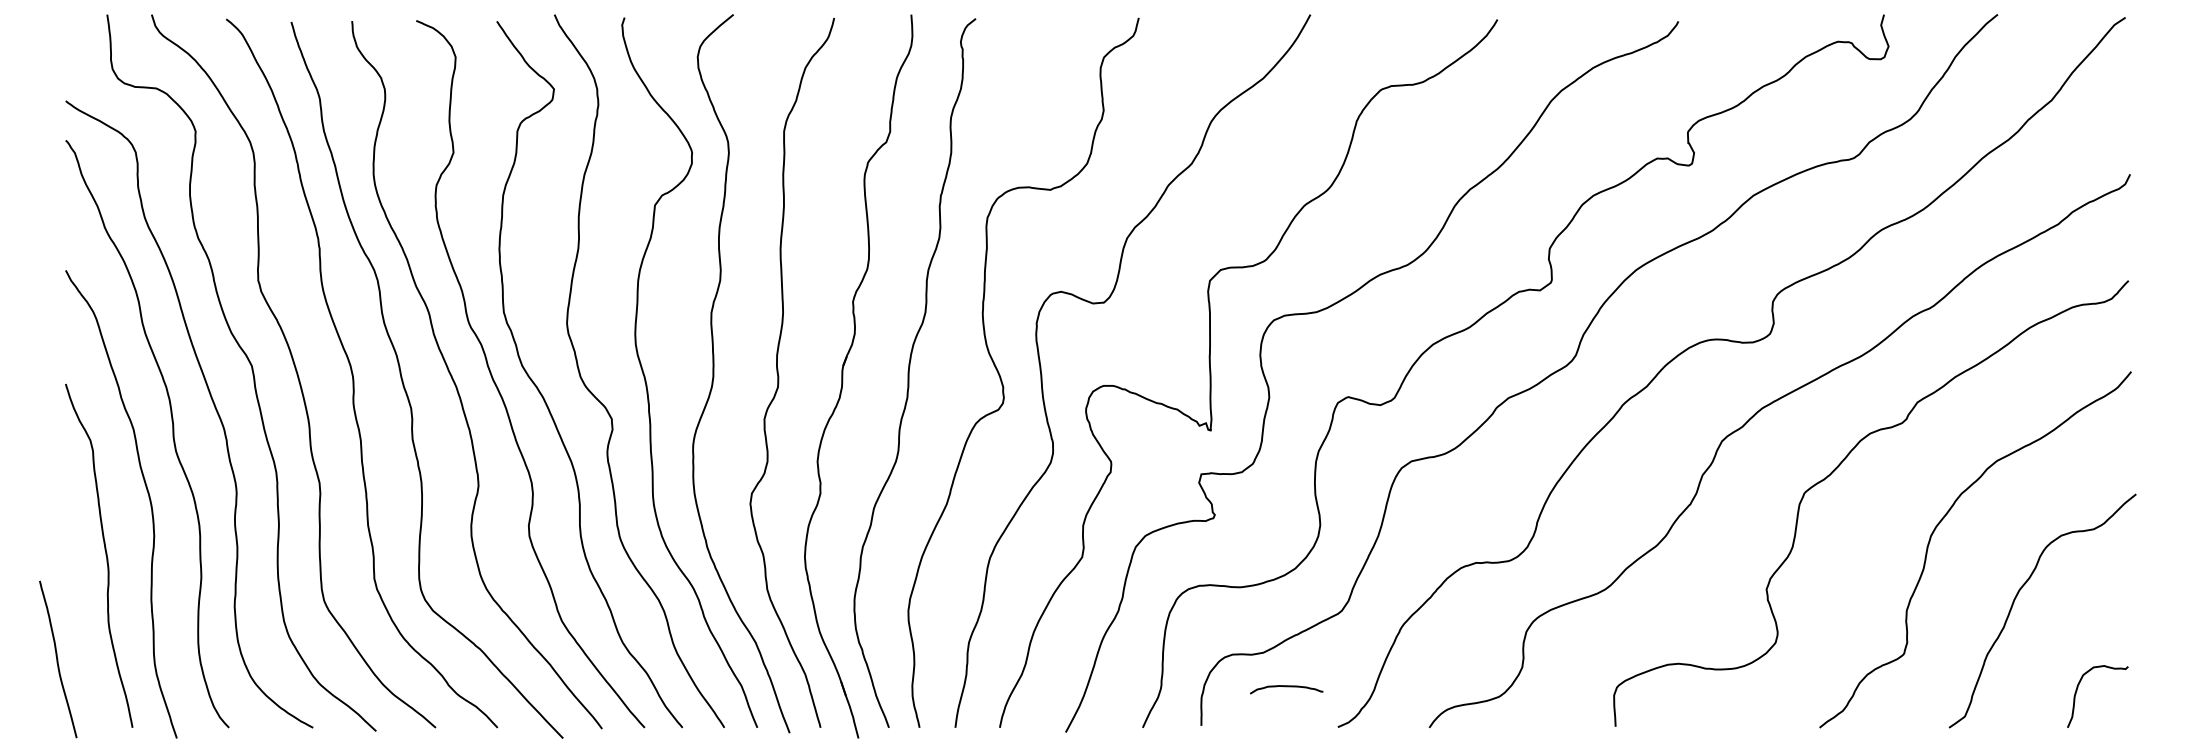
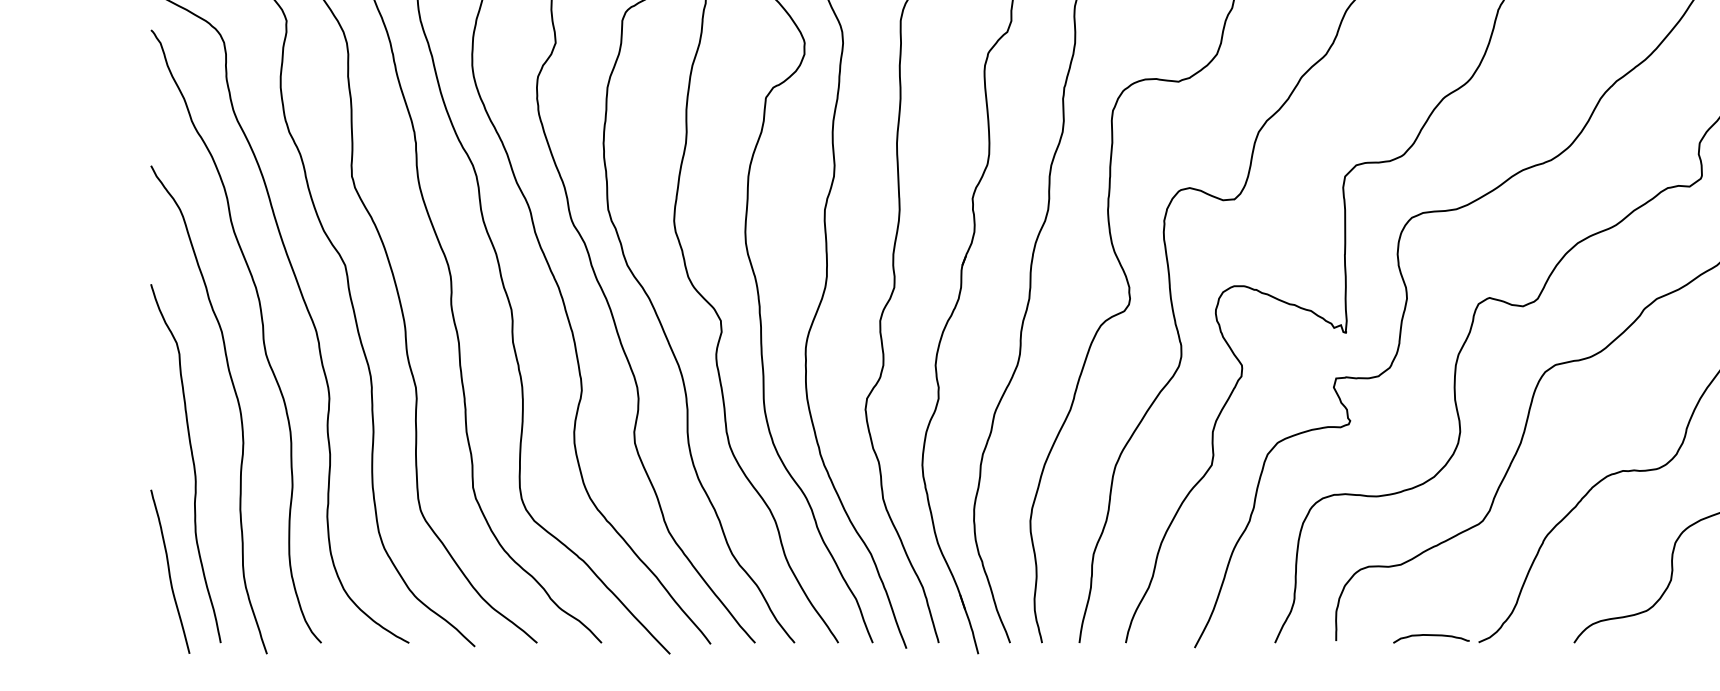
curve: (58, 659) -> (170, 571), moved
curve: (1286, 687) -> (1431, 636), moved

